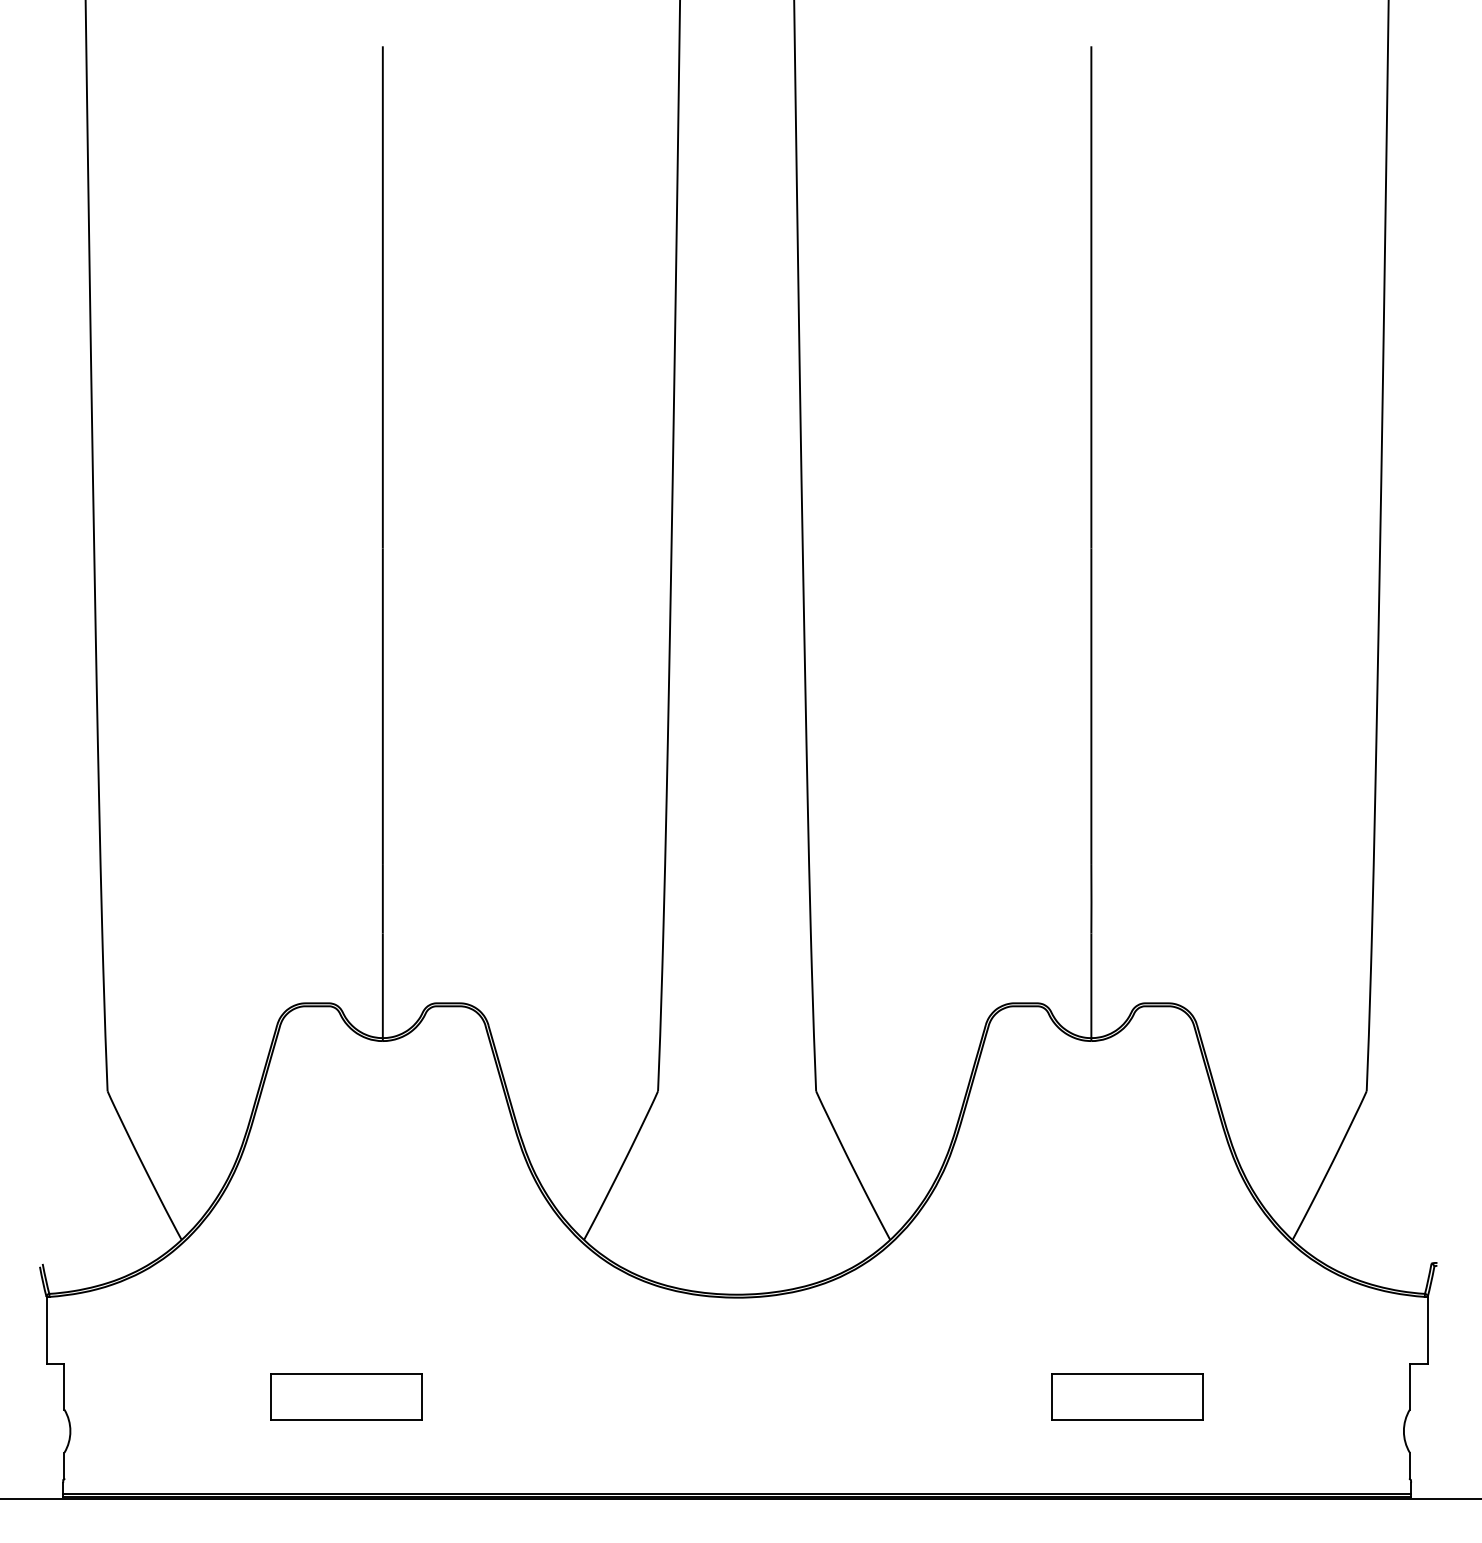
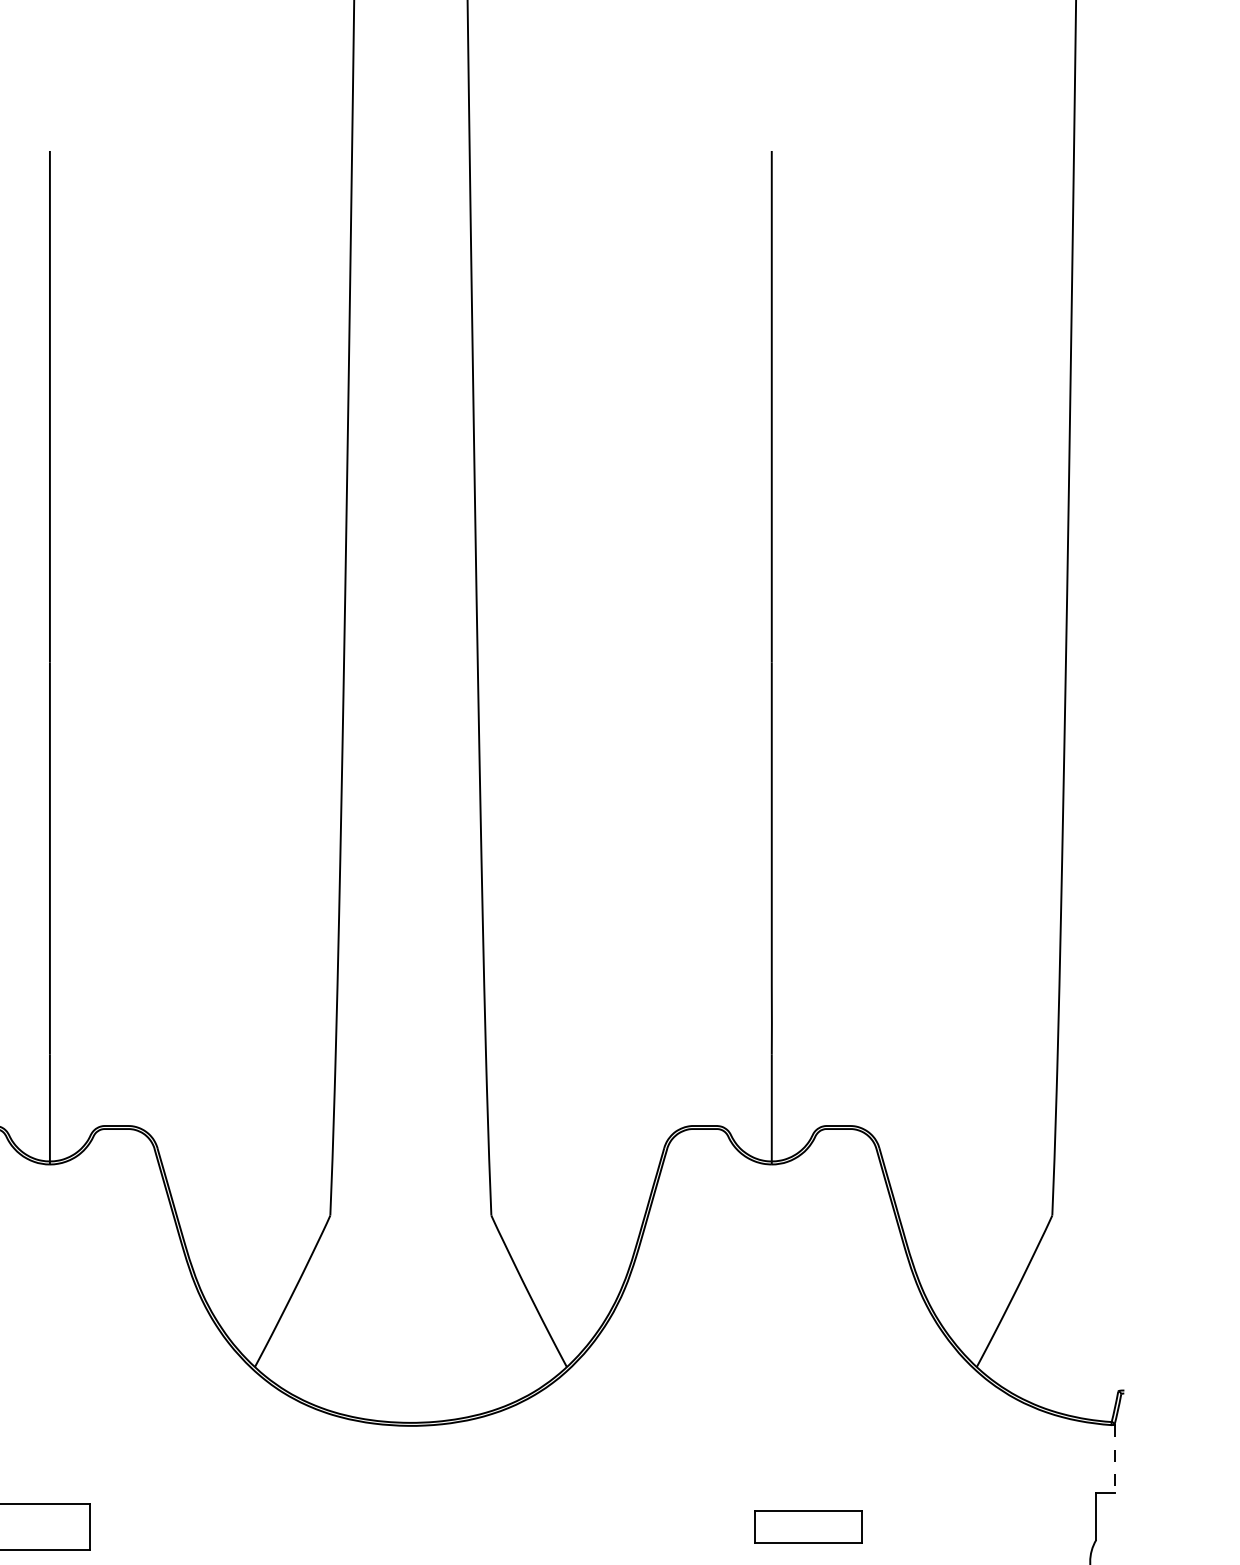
line: (1427, 1330) -> (1114, 1459), solid -> dashed
part: (1127, 1396) -> (808, 1526), size x0.7

